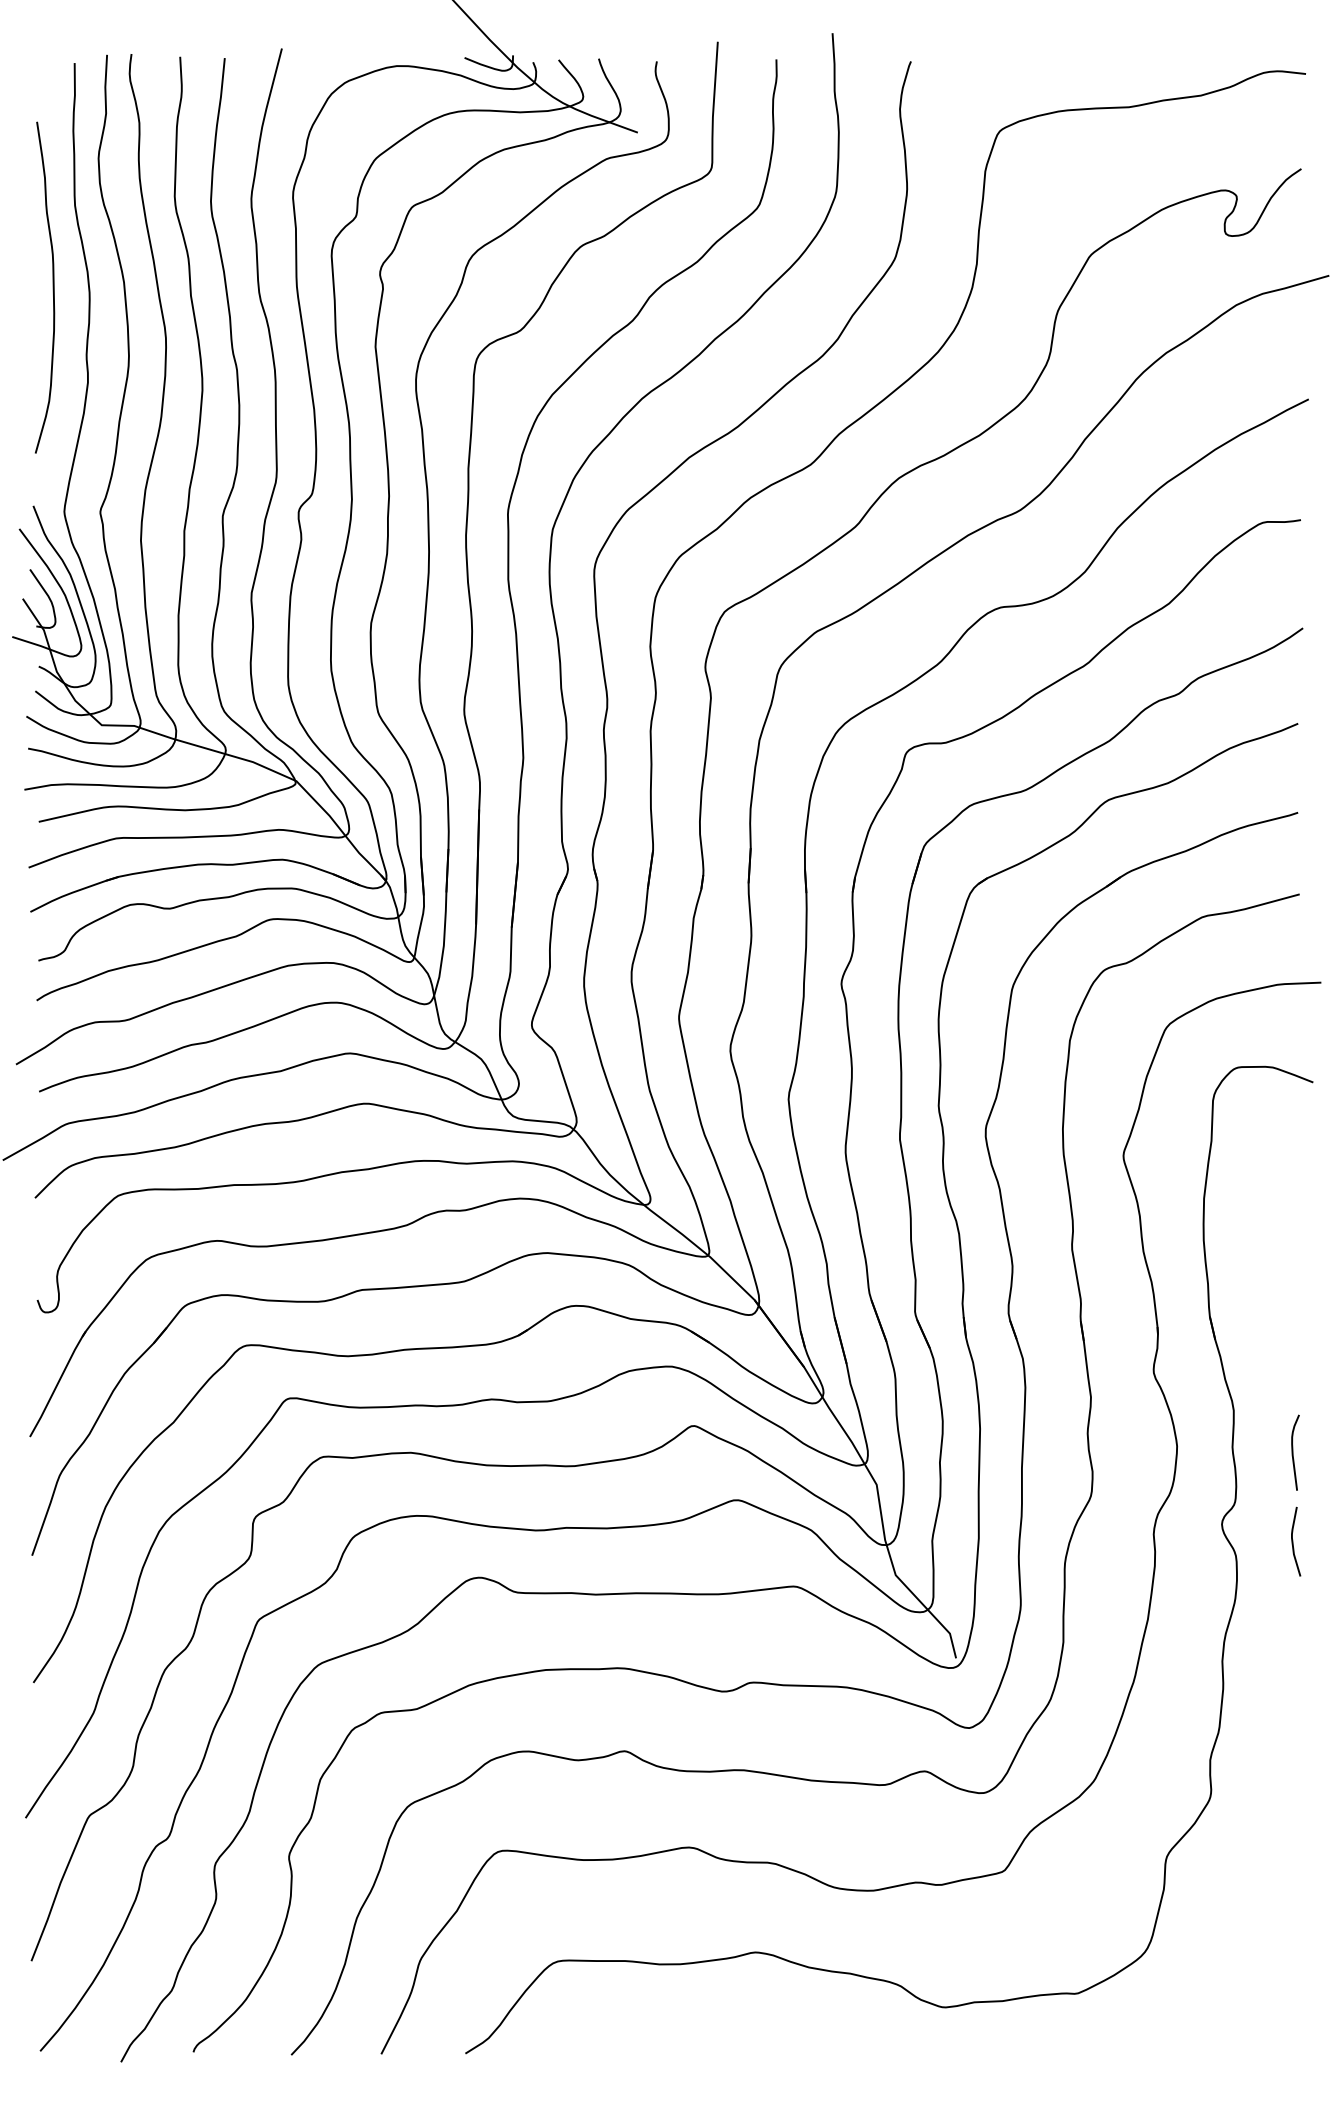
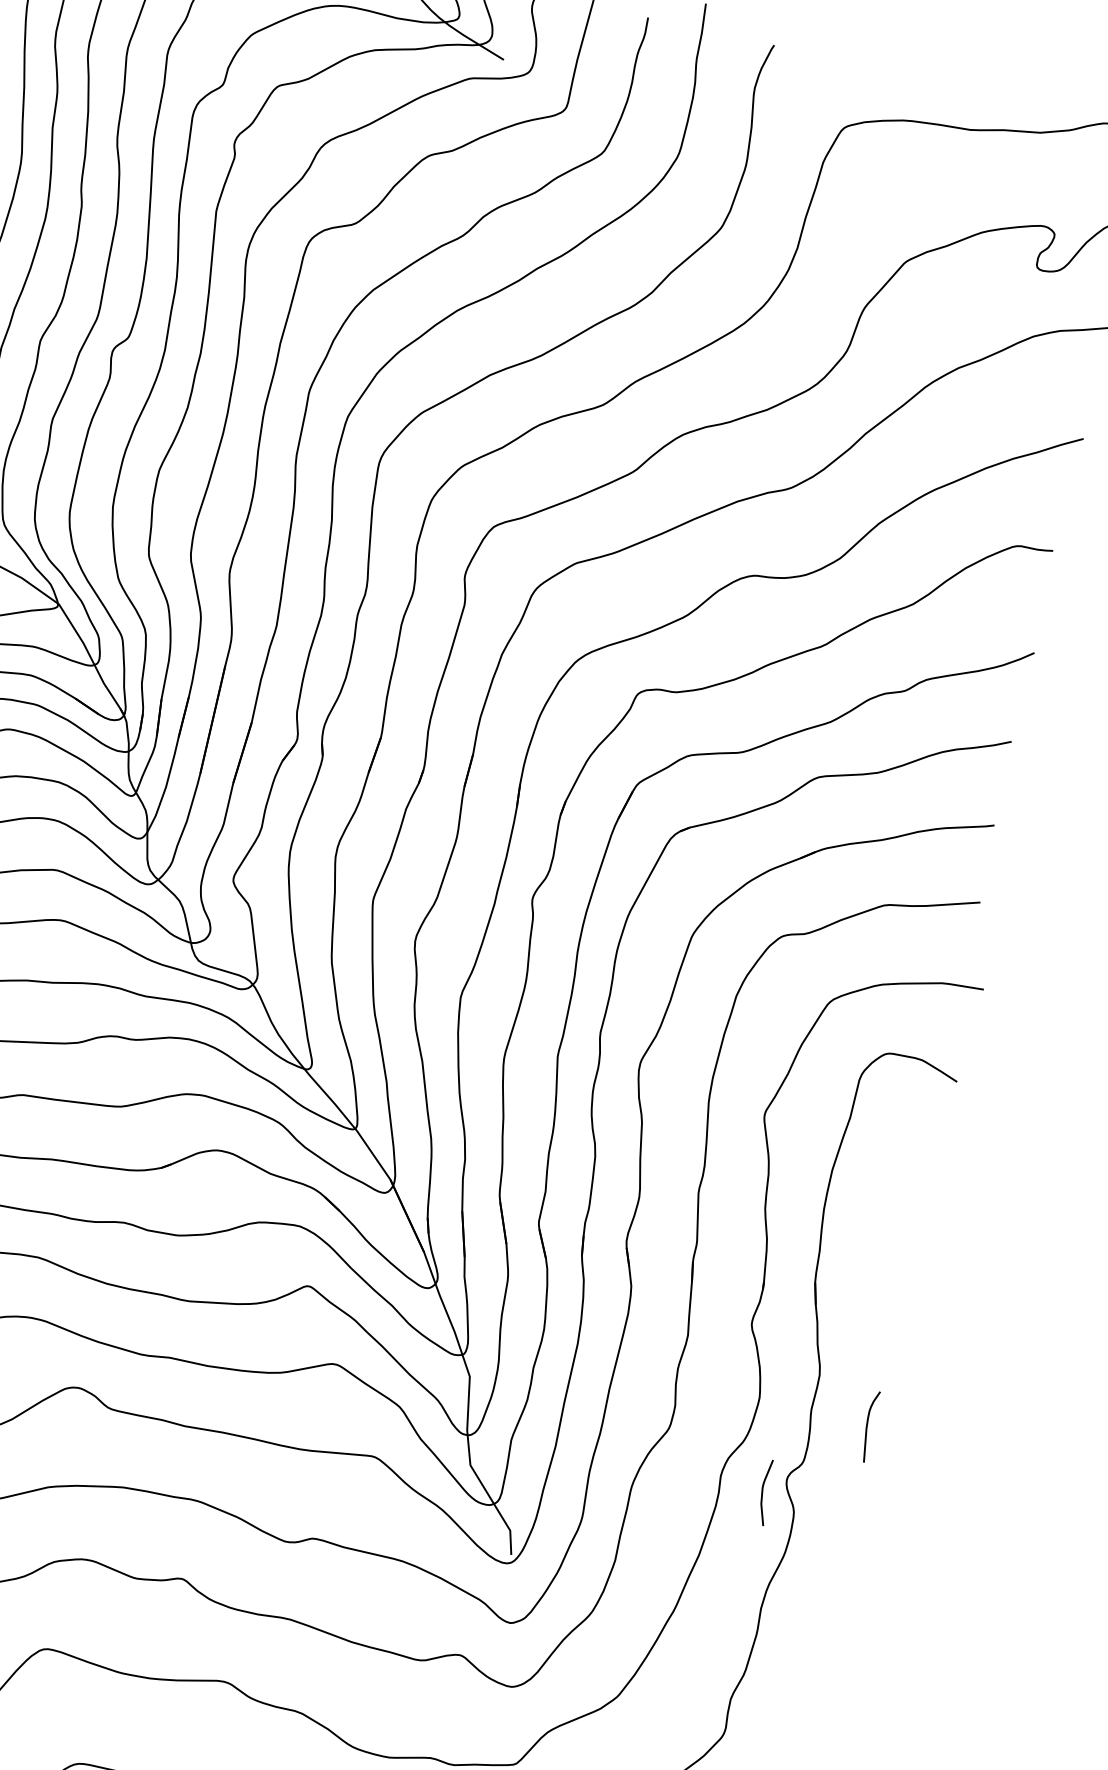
curve: (1293, 1541) -> (763, 1491), moved

